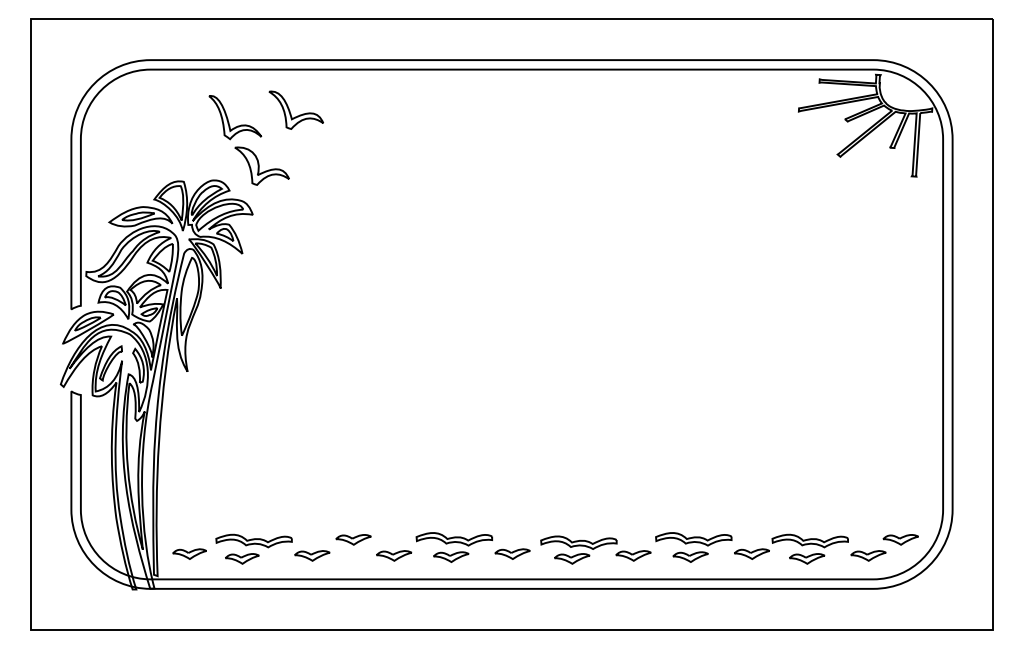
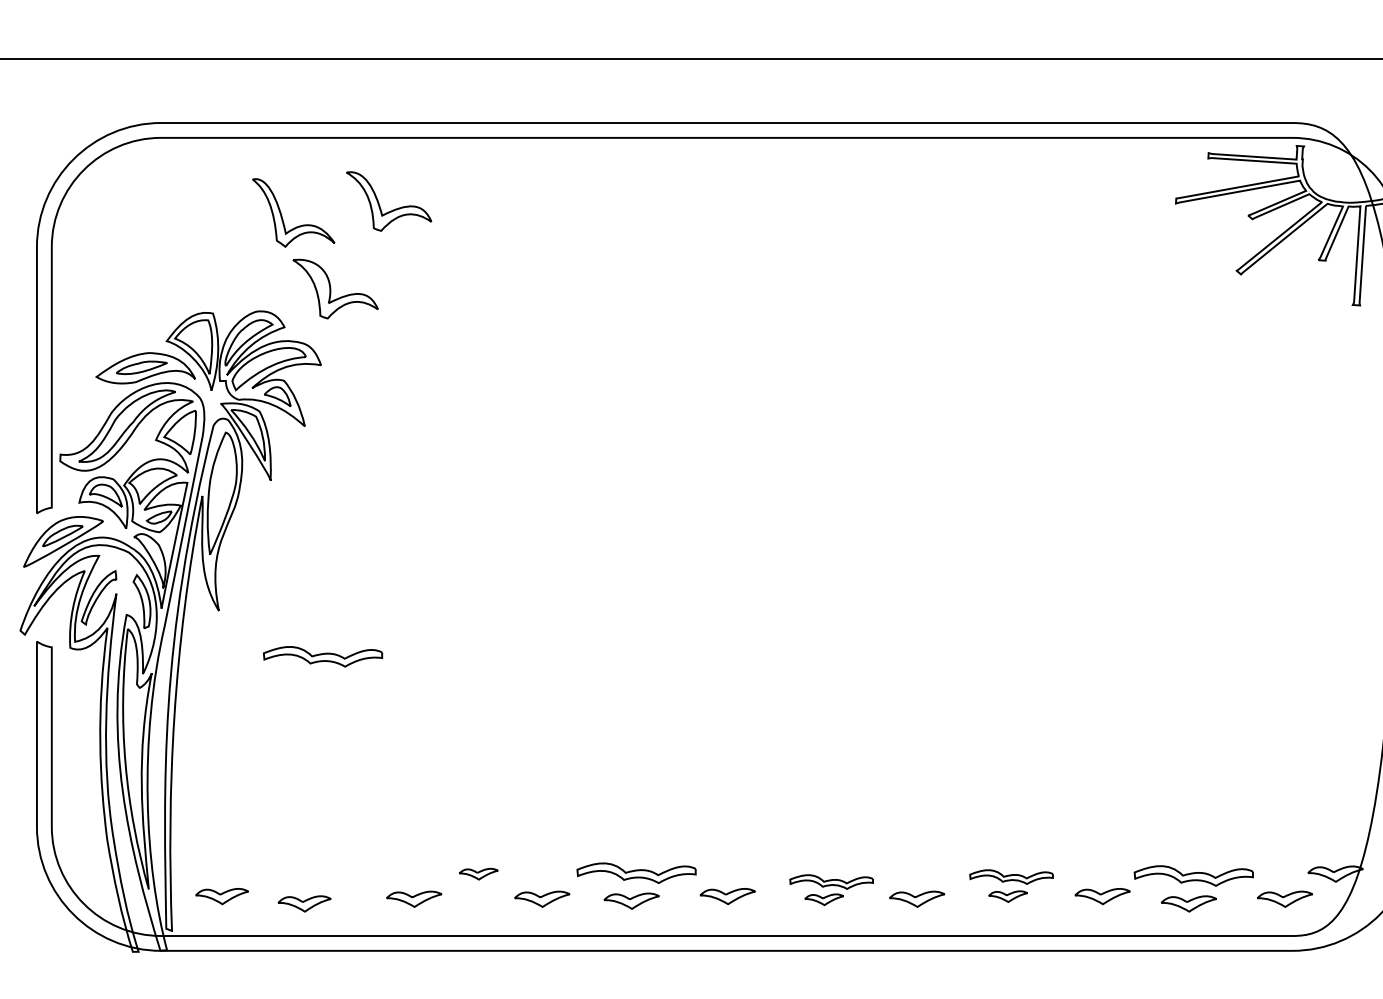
part: (353, 539) -> (478, 873), size x0.7
part: (253, 540) -> (322, 655), moved
part: (693, 547) -> (1010, 886), size x0.7
part: (578, 549) -> (830, 889), size x0.7

